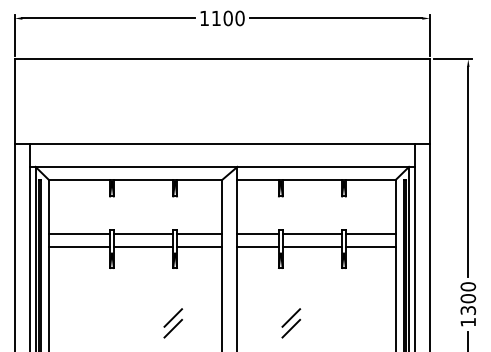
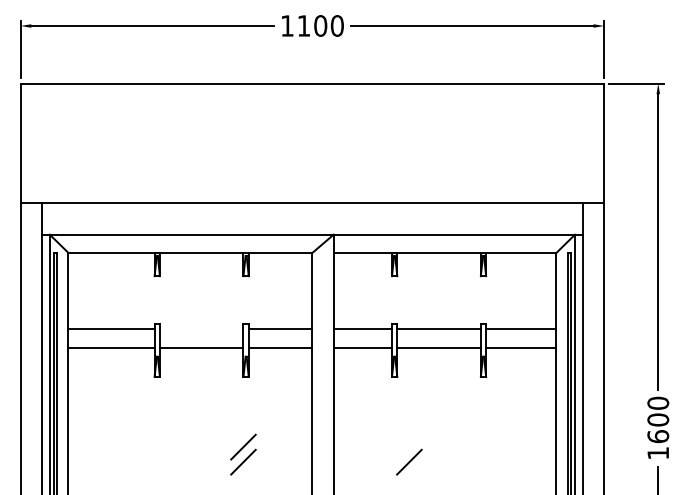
line: (143, 233) -> (201, 328), removed
text: (468, 310) -> (658, 436), 1300 -> 1600
line: (291, 317) -> (409, 446), removed

